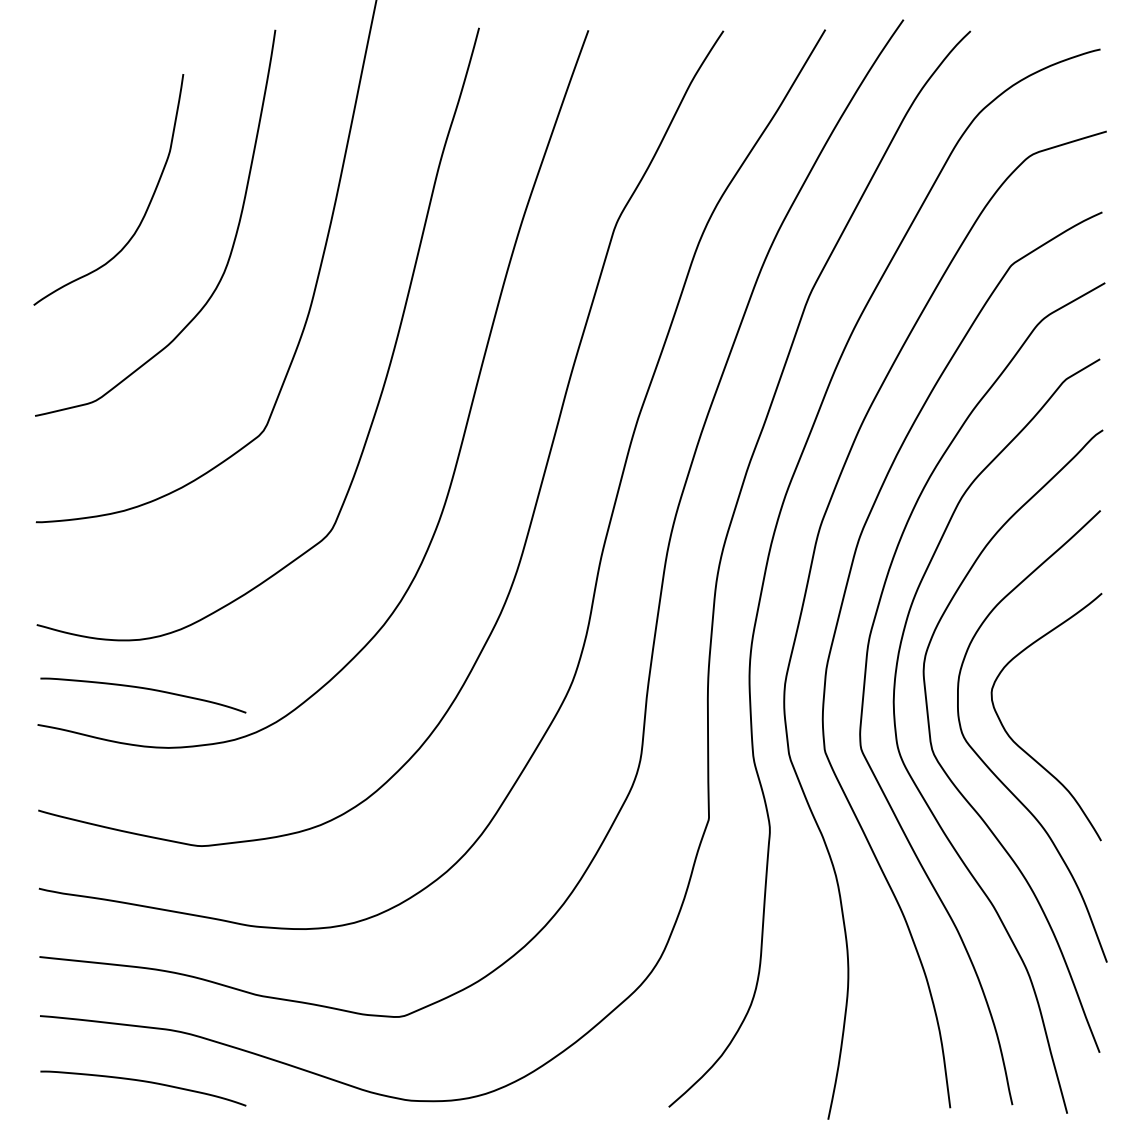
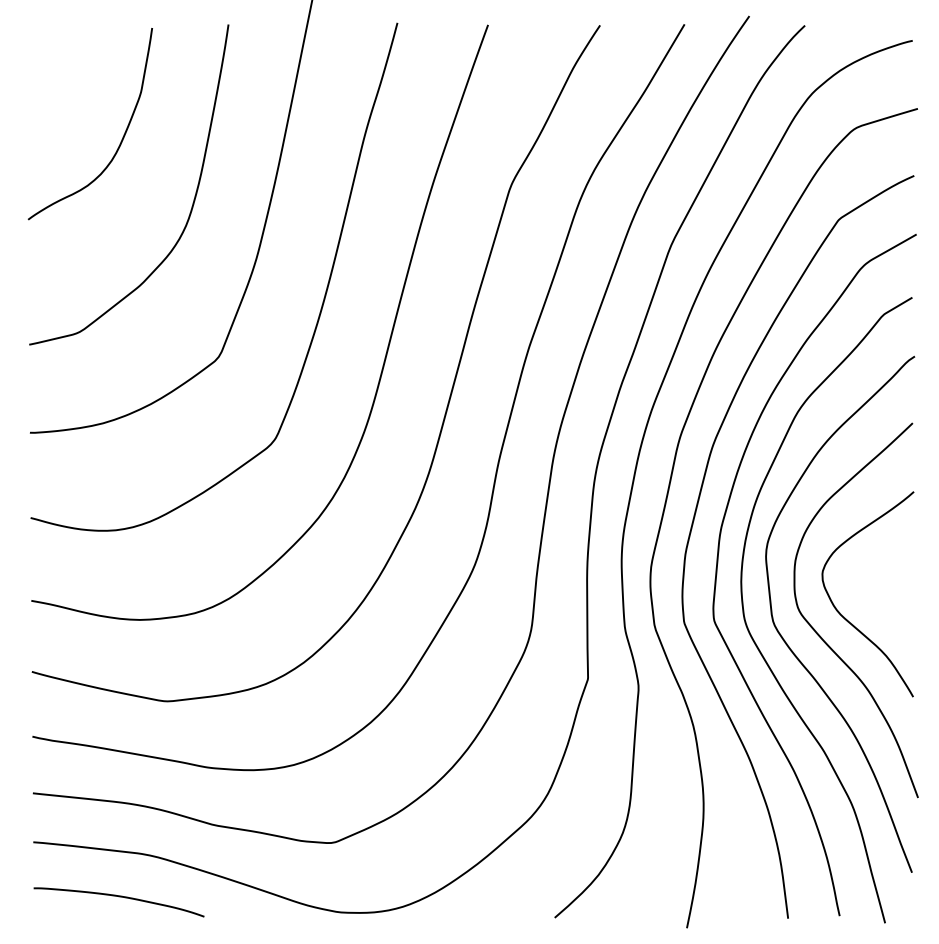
curve: (148, 203) -> (123, 135), moved
curve: (143, 689) -> (119, 571), removed

